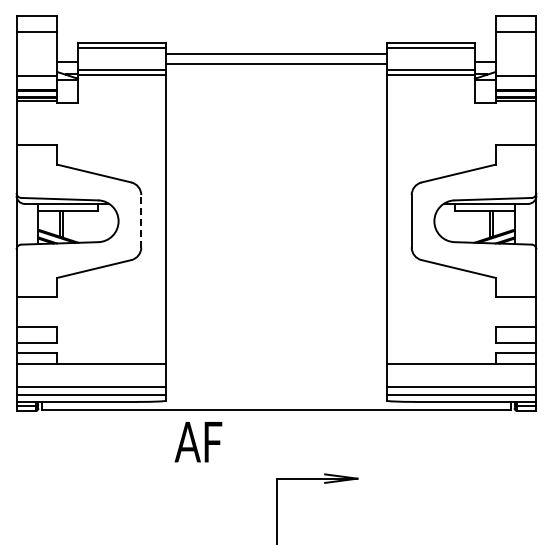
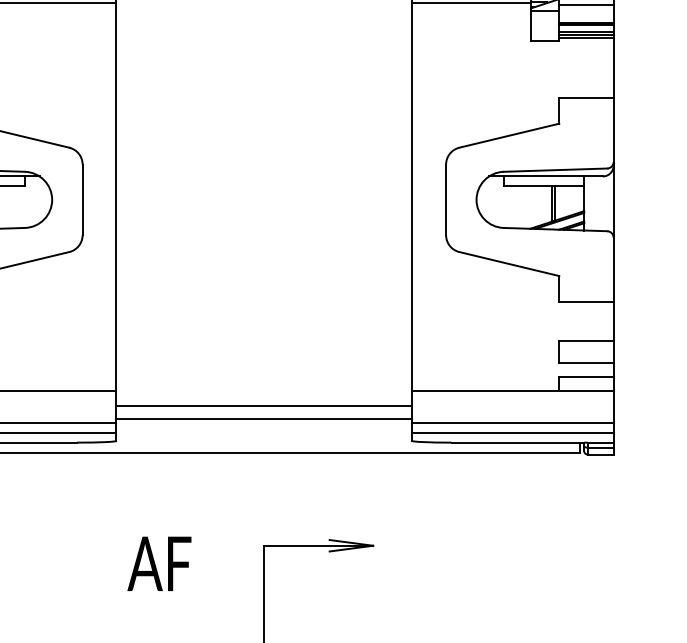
line: (141, 220) -> (82, 198), dashed -> solid
line: (276, 374) -> (264, 405), added
line: (276, 384) -> (264, 419), added
text: (198, 442) -> (159, 564), moved

